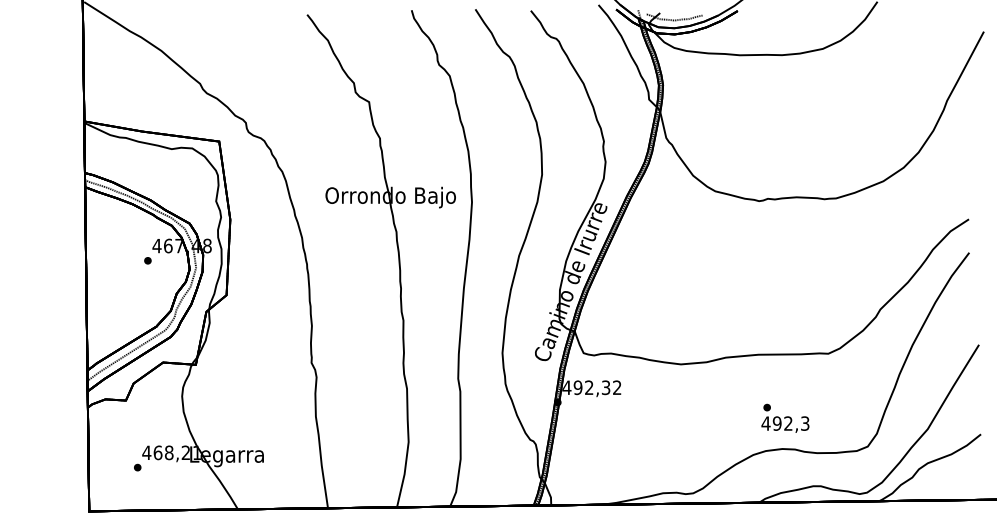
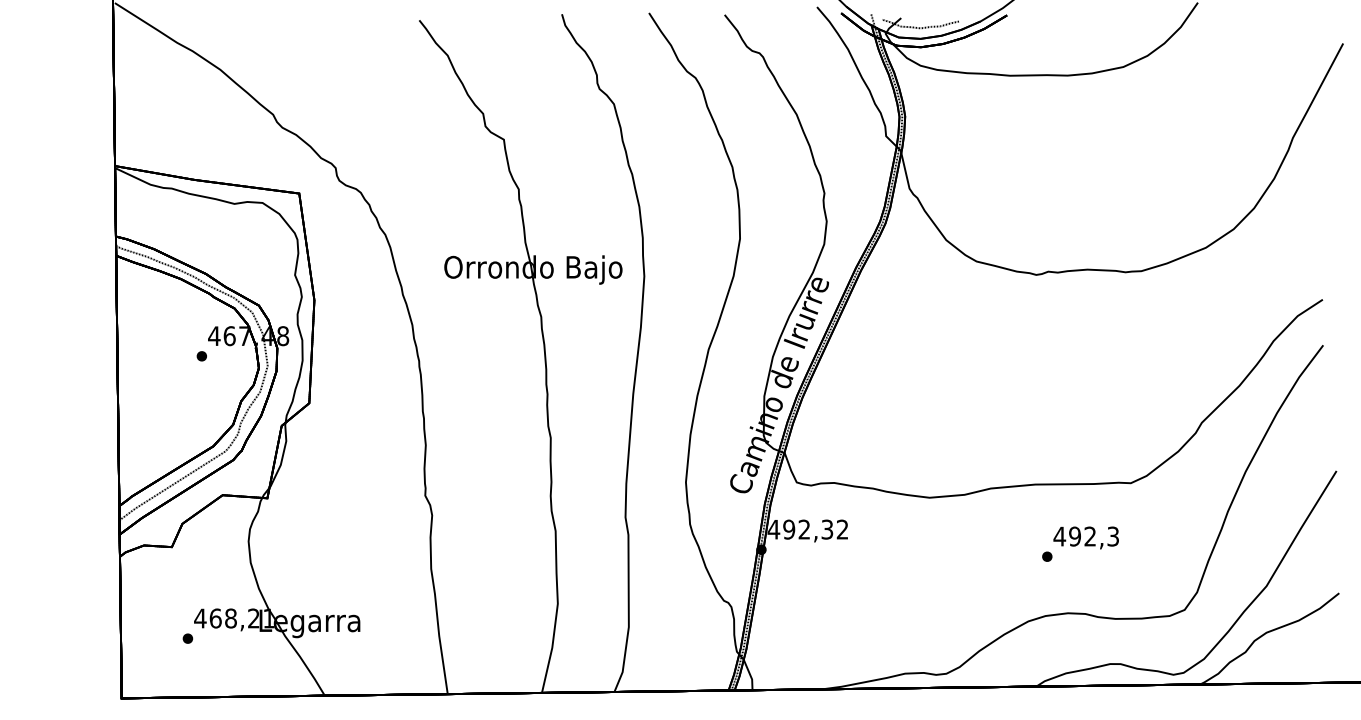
text: (784, 424) -> (1085, 537), moved

